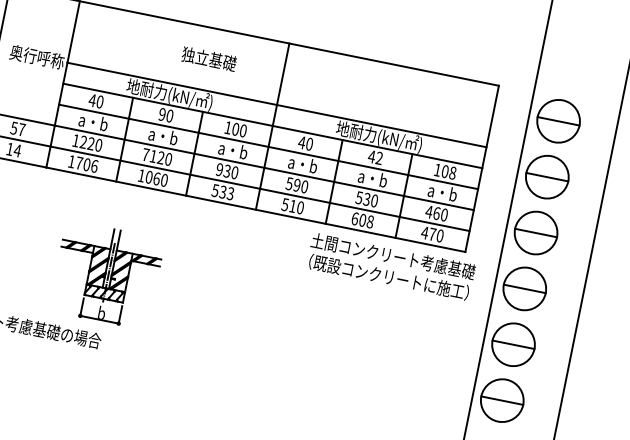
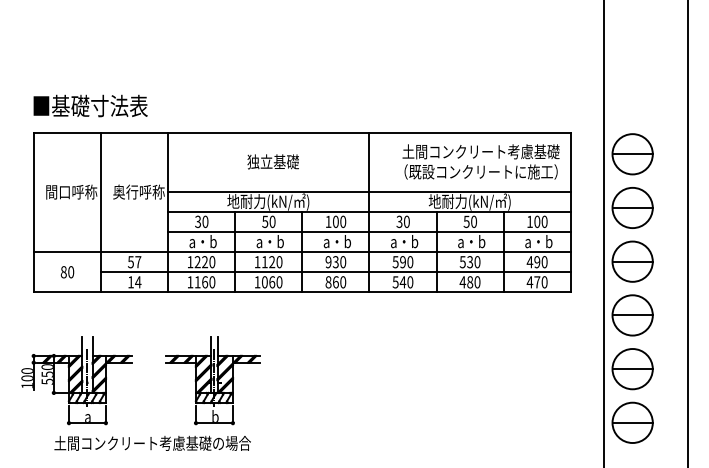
text: (208, 58) -> (272, 161), moved
text: (91, 99) -> (197, 221), 40 -> 30
text: (162, 114) -> (265, 221), 90 -> 50
text: (301, 142) -> (399, 221), 40 -> 30
text: (145, 155) -> (257, 262), 7120 -> 1120
text: (374, 157) -> (469, 221), 42 -> 50
text: (86, 164) -> (204, 282), 1706 -> 1160
text: (452, 172) -> (544, 221), 108 -> 100
text: (222, 192) -> (335, 282), 533 -> 860
text: (292, 206) -> (402, 282), 510 -> 540
text: (436, 213) -> (537, 262), 460 -> 490
text: (362, 220) -> (469, 282), 608 -> 480
text: (390, 266) -> (480, 161), moved
part: (106, 274) -> (212, 380), moved

